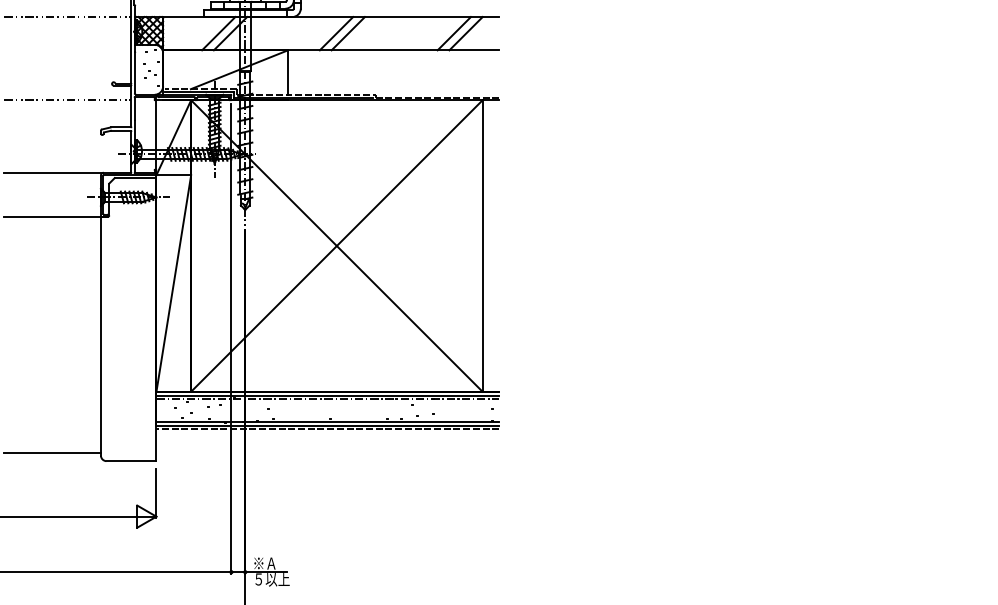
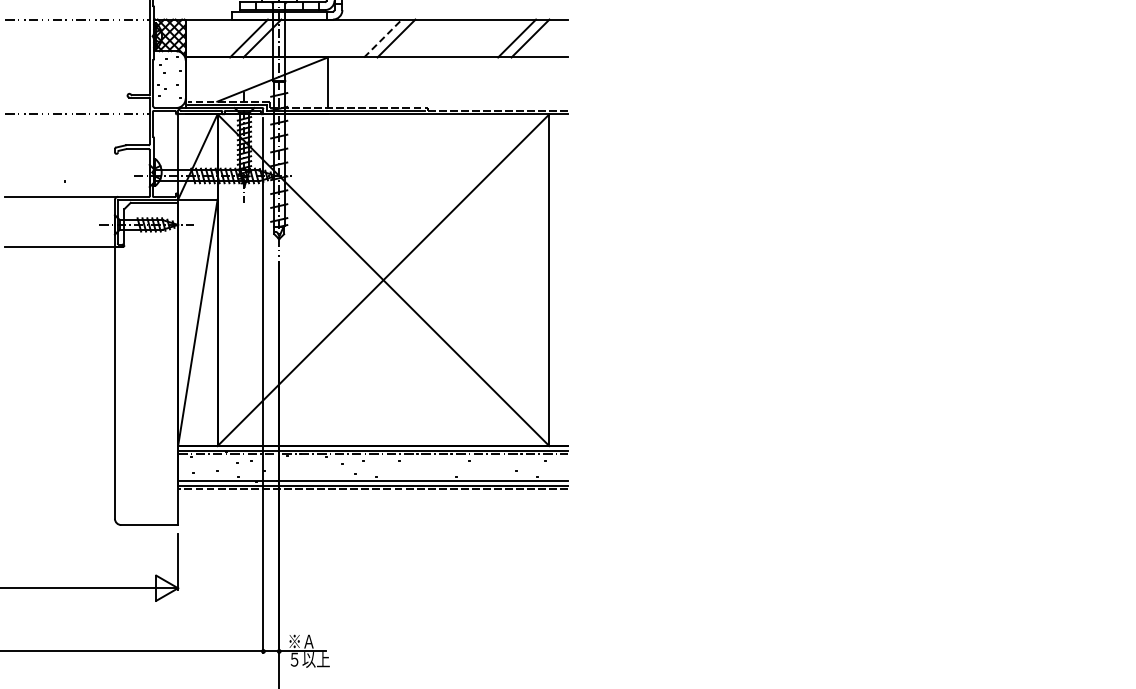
line: (336, 33) -> (383, 38), solid -> dashed
line: (52, 452) -> (59, 515), removed

